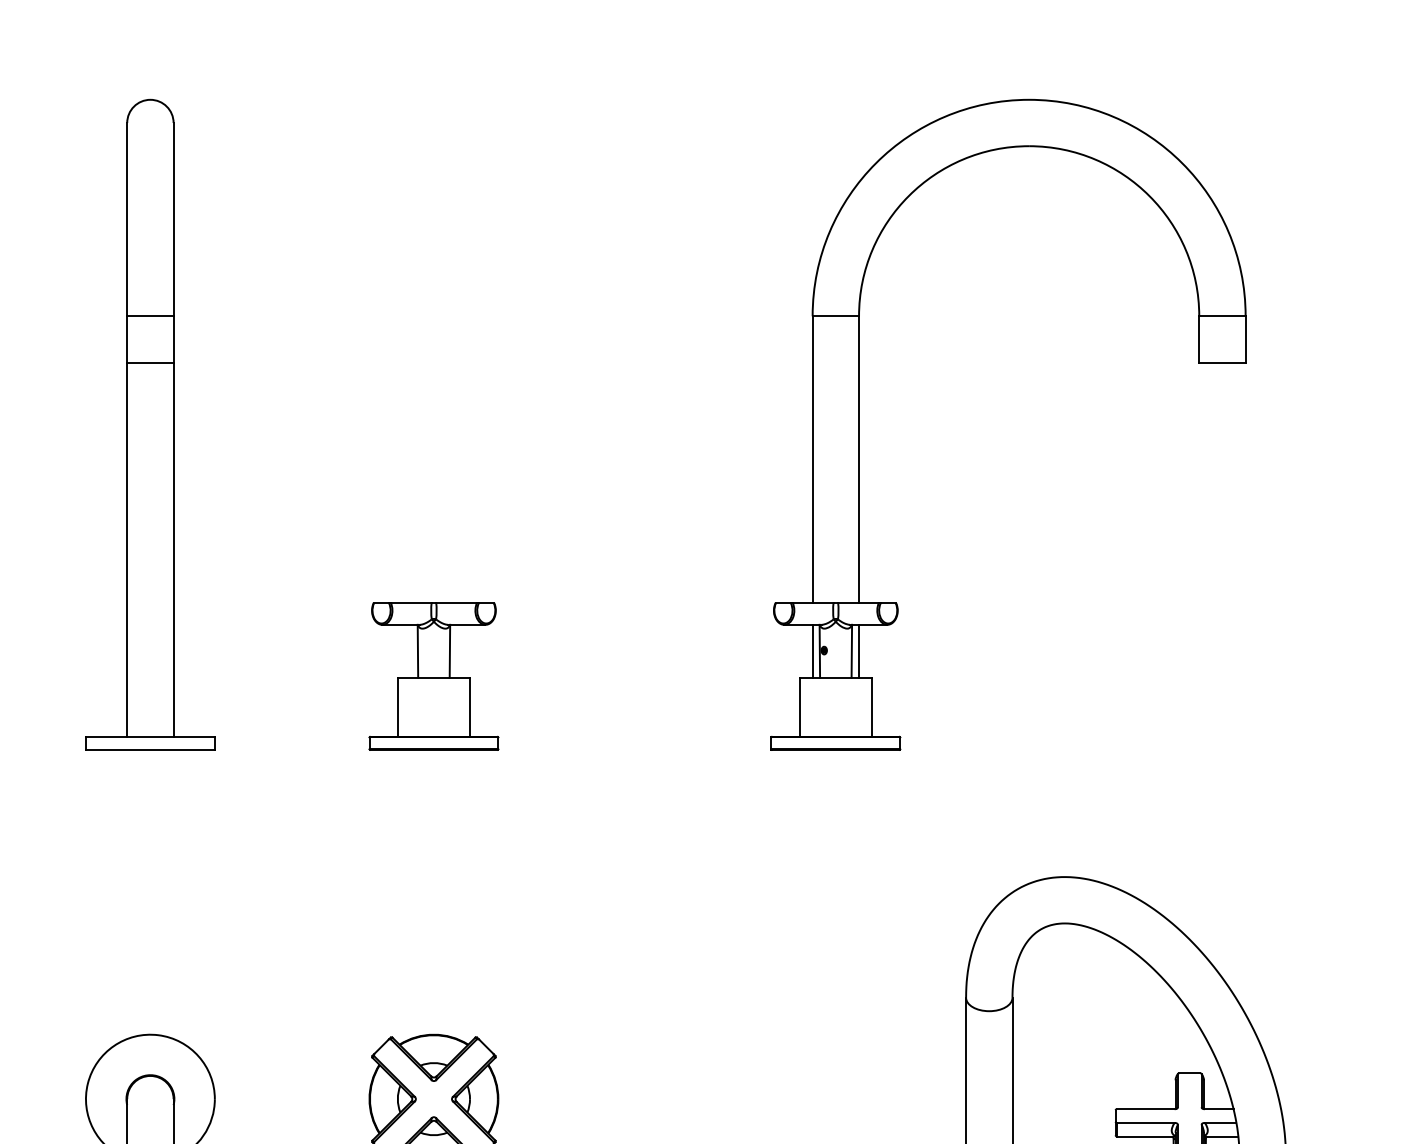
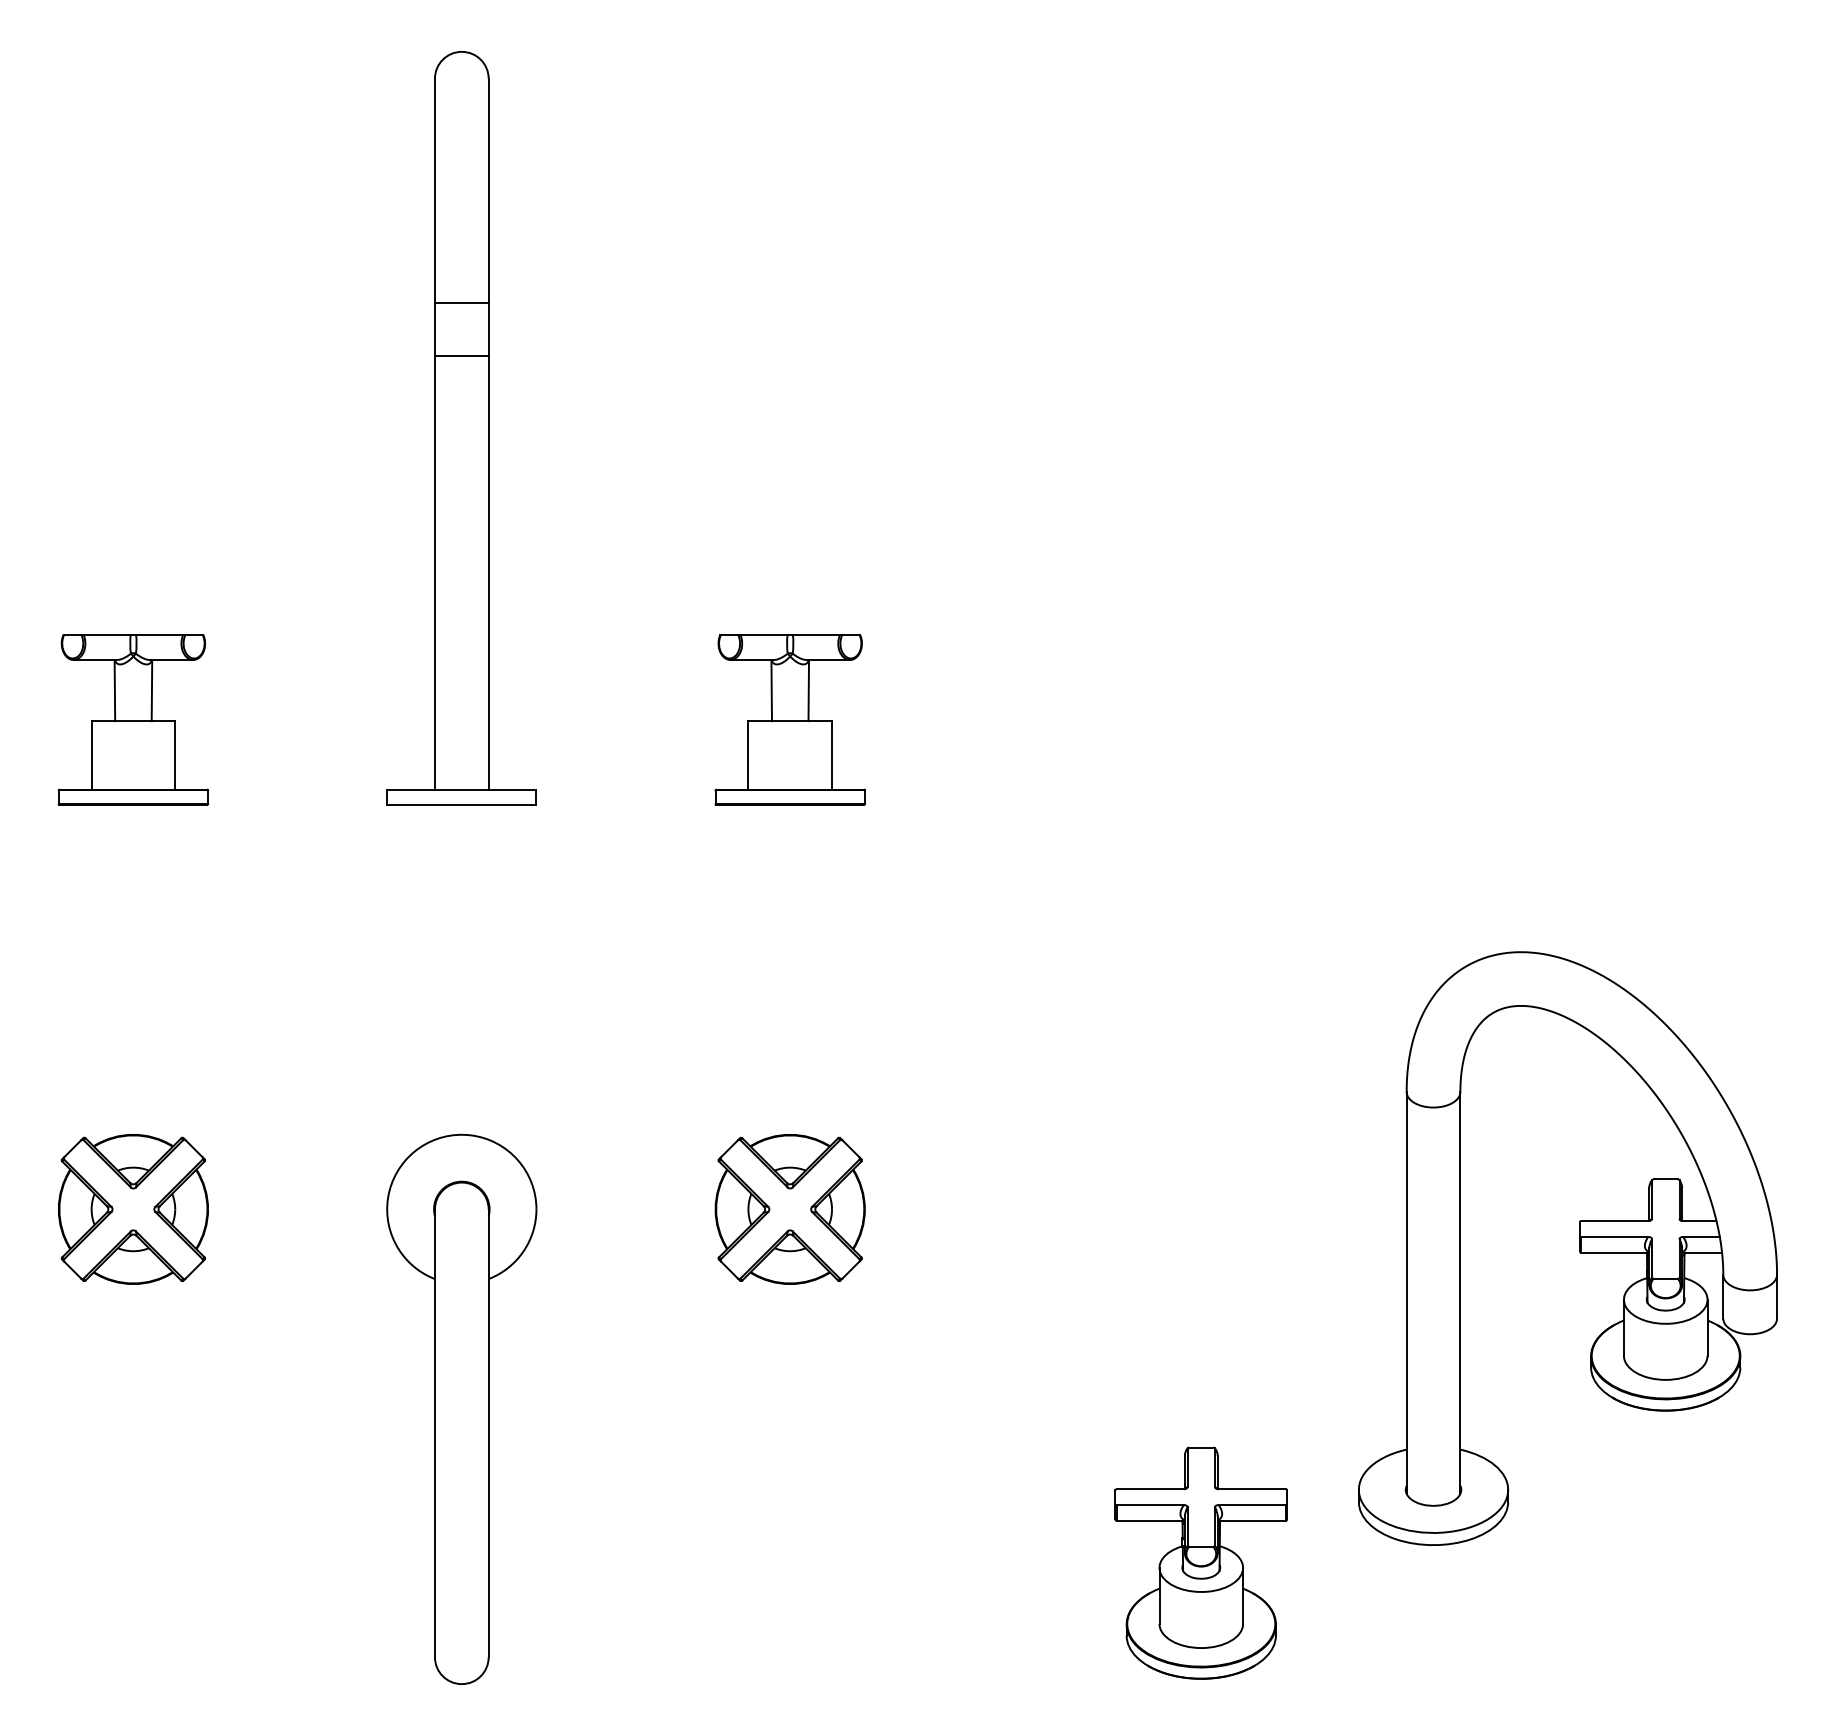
part: (859, 424) -> (1283, 428), removed

